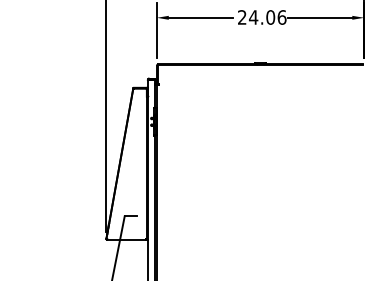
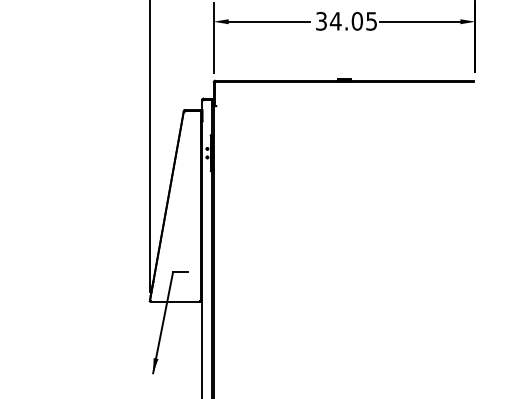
text: (262, 17) -> (346, 21), 24.06 -> 34.05

